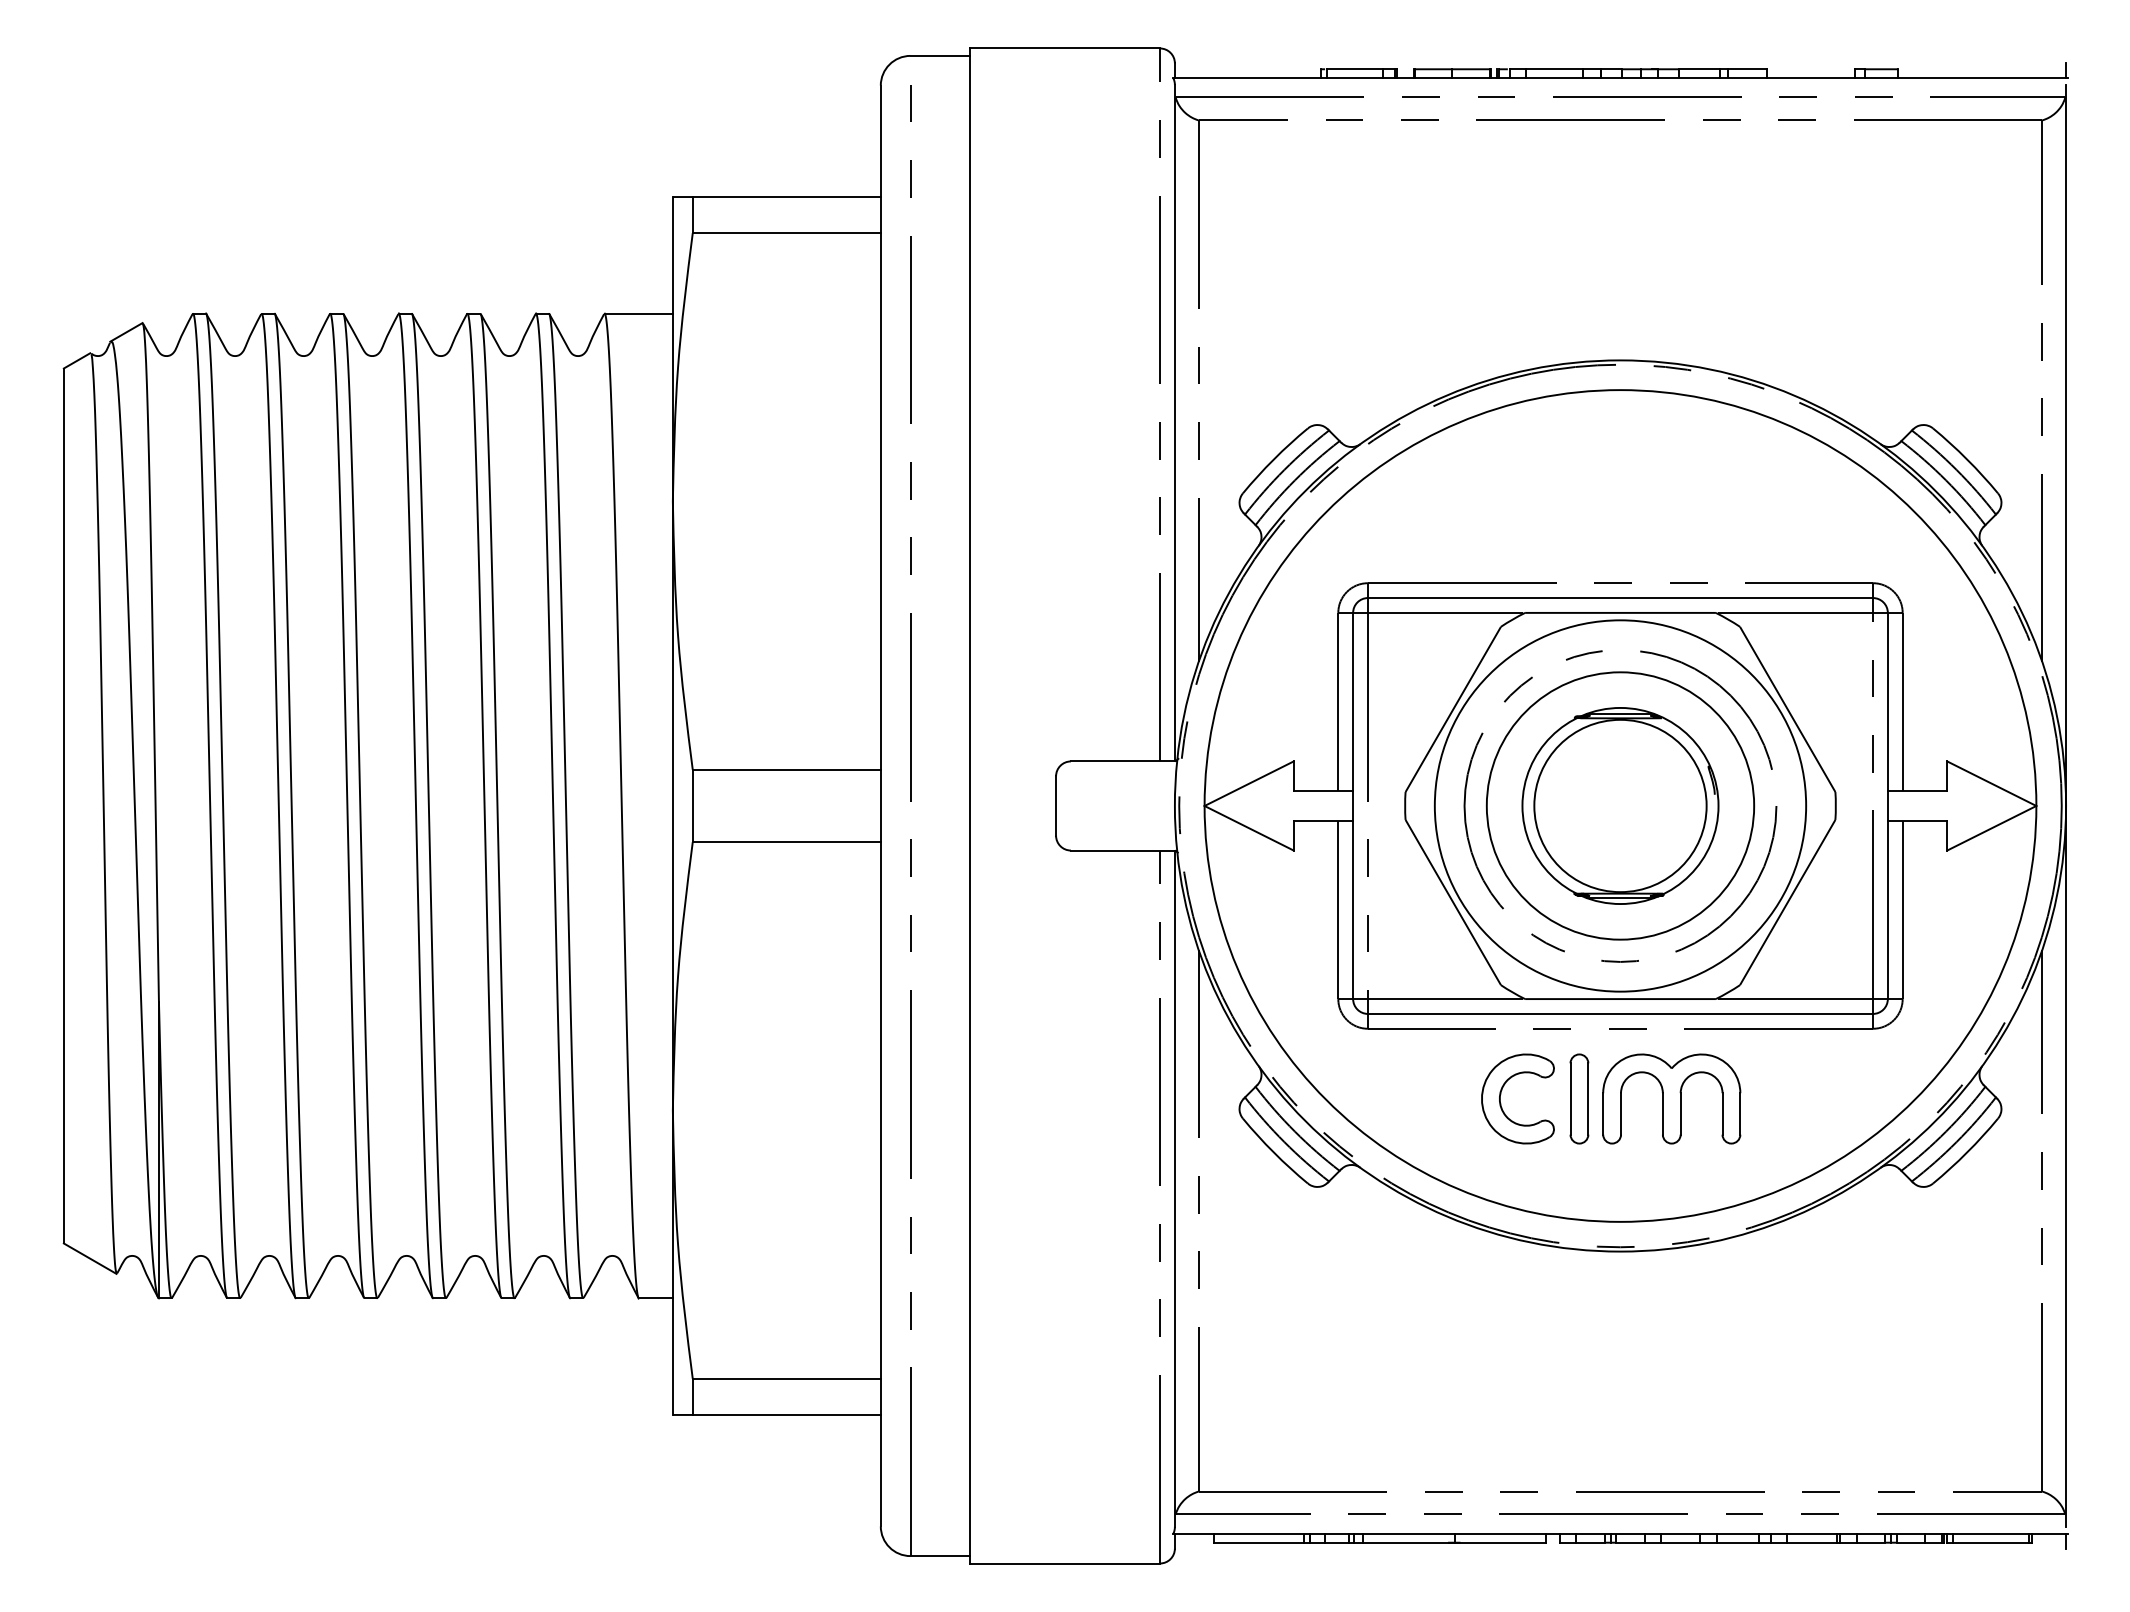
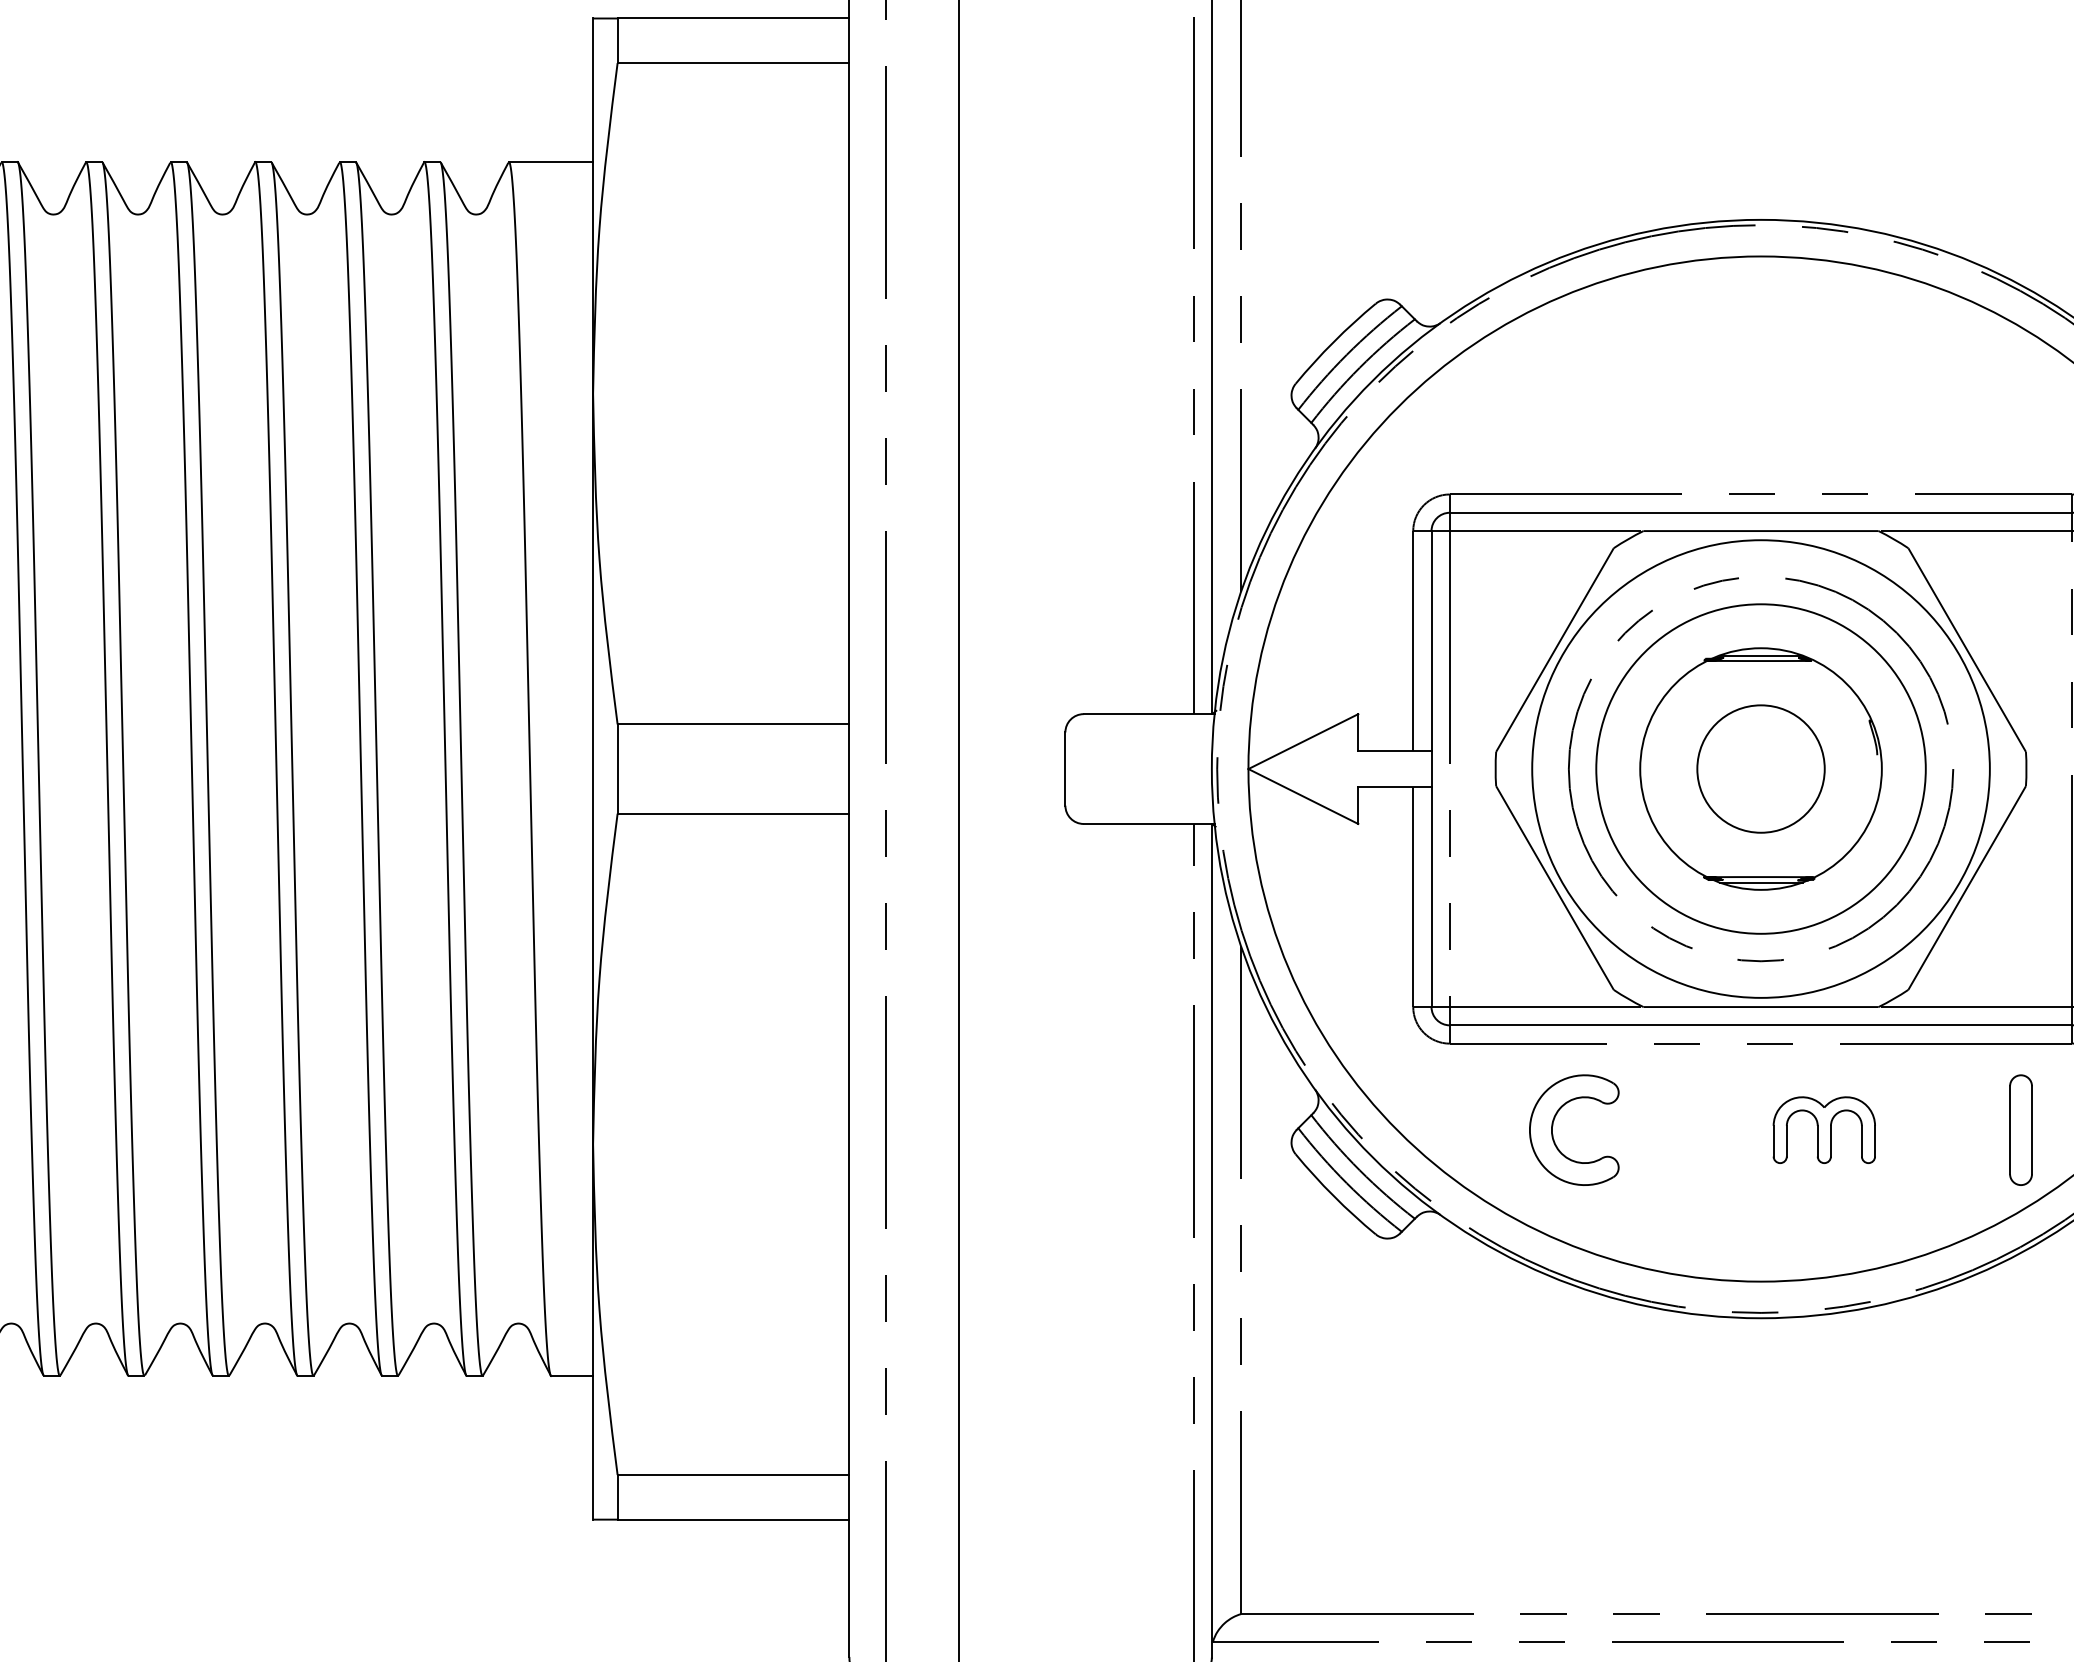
circle: (1620, 805) -> (1761, 768), size x0.6
part: (1501, 1094) -> (1553, 1124), moved
part: (1579, 1098) -> (2021, 1129), moved
part: (1671, 1098) -> (1823, 1129), size x0.6

